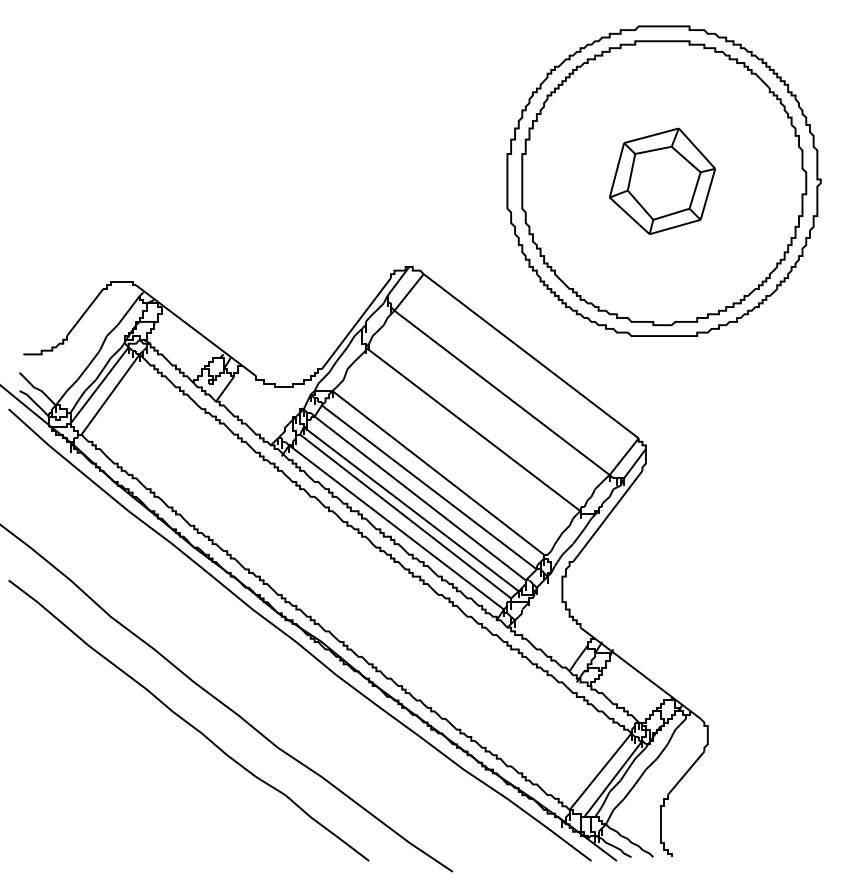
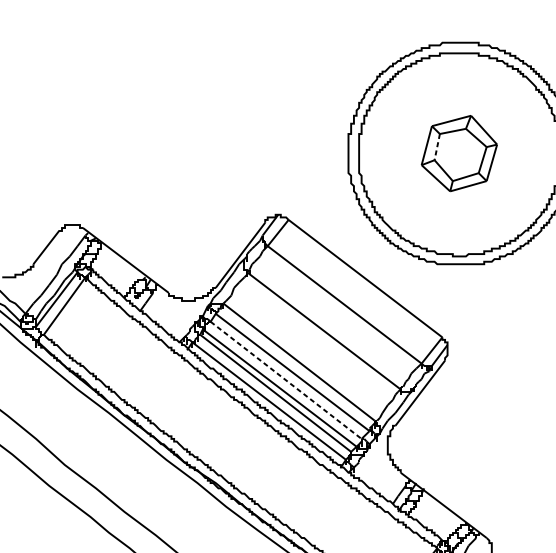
line: (631, 172) -> (437, 147), solid -> dashed
line: (420, 498) -> (286, 380), solid -> dashed

